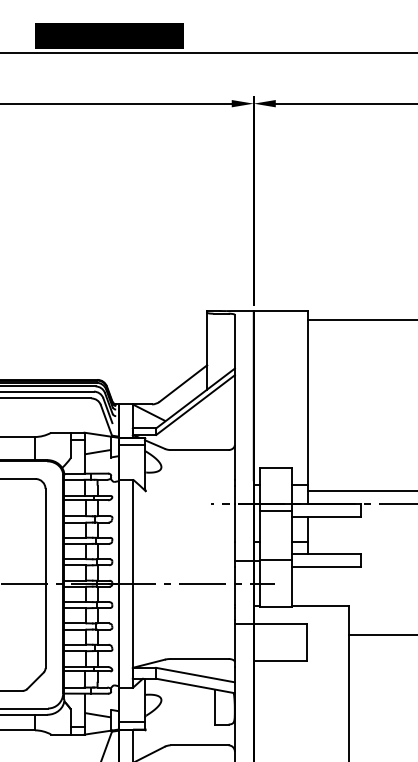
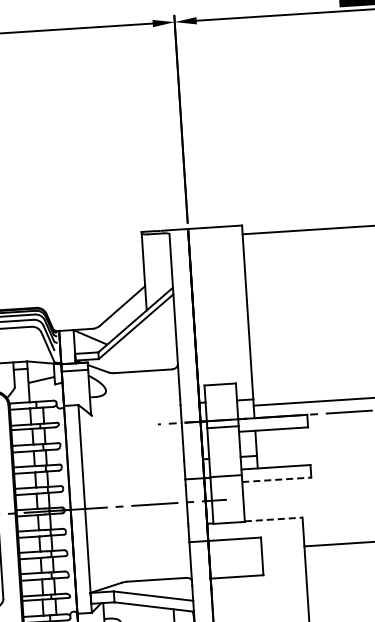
line: (326, 566) -> (277, 479), solid -> dashed
line: (320, 606) -> (273, 519), solid -> dashed

